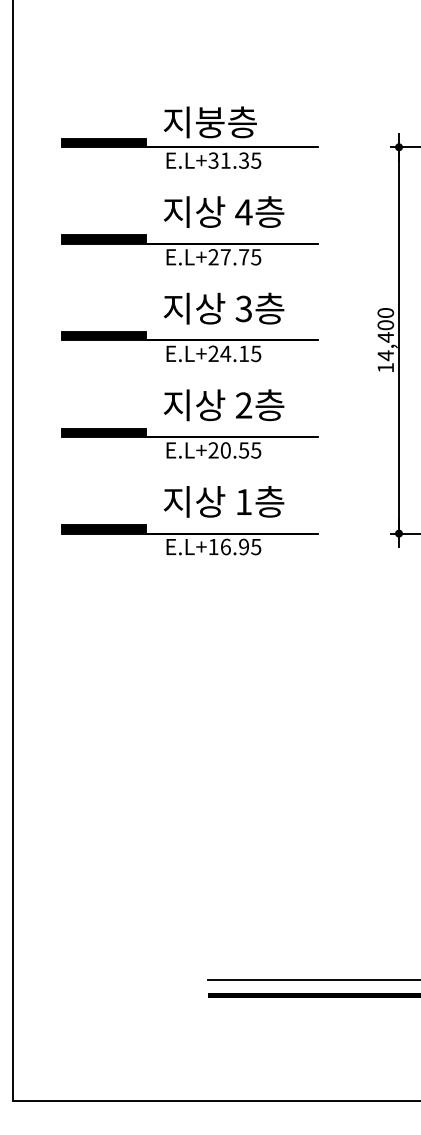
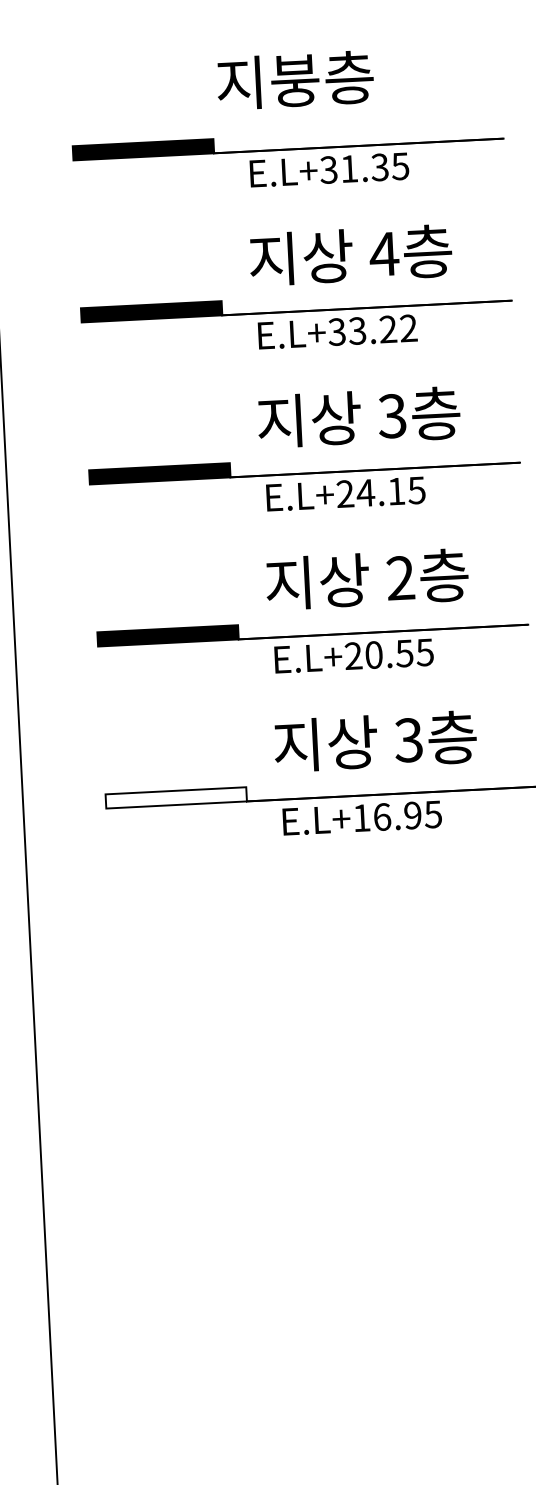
text: (210, 122) -> (295, 80), moved
text: (234, 257) -> (372, 330), E.L+27.75 -> E.L+33.22
text: (243, 501) -> (408, 739), 1 -> 3
fill: (103, 529) -> (175, 798), removed

